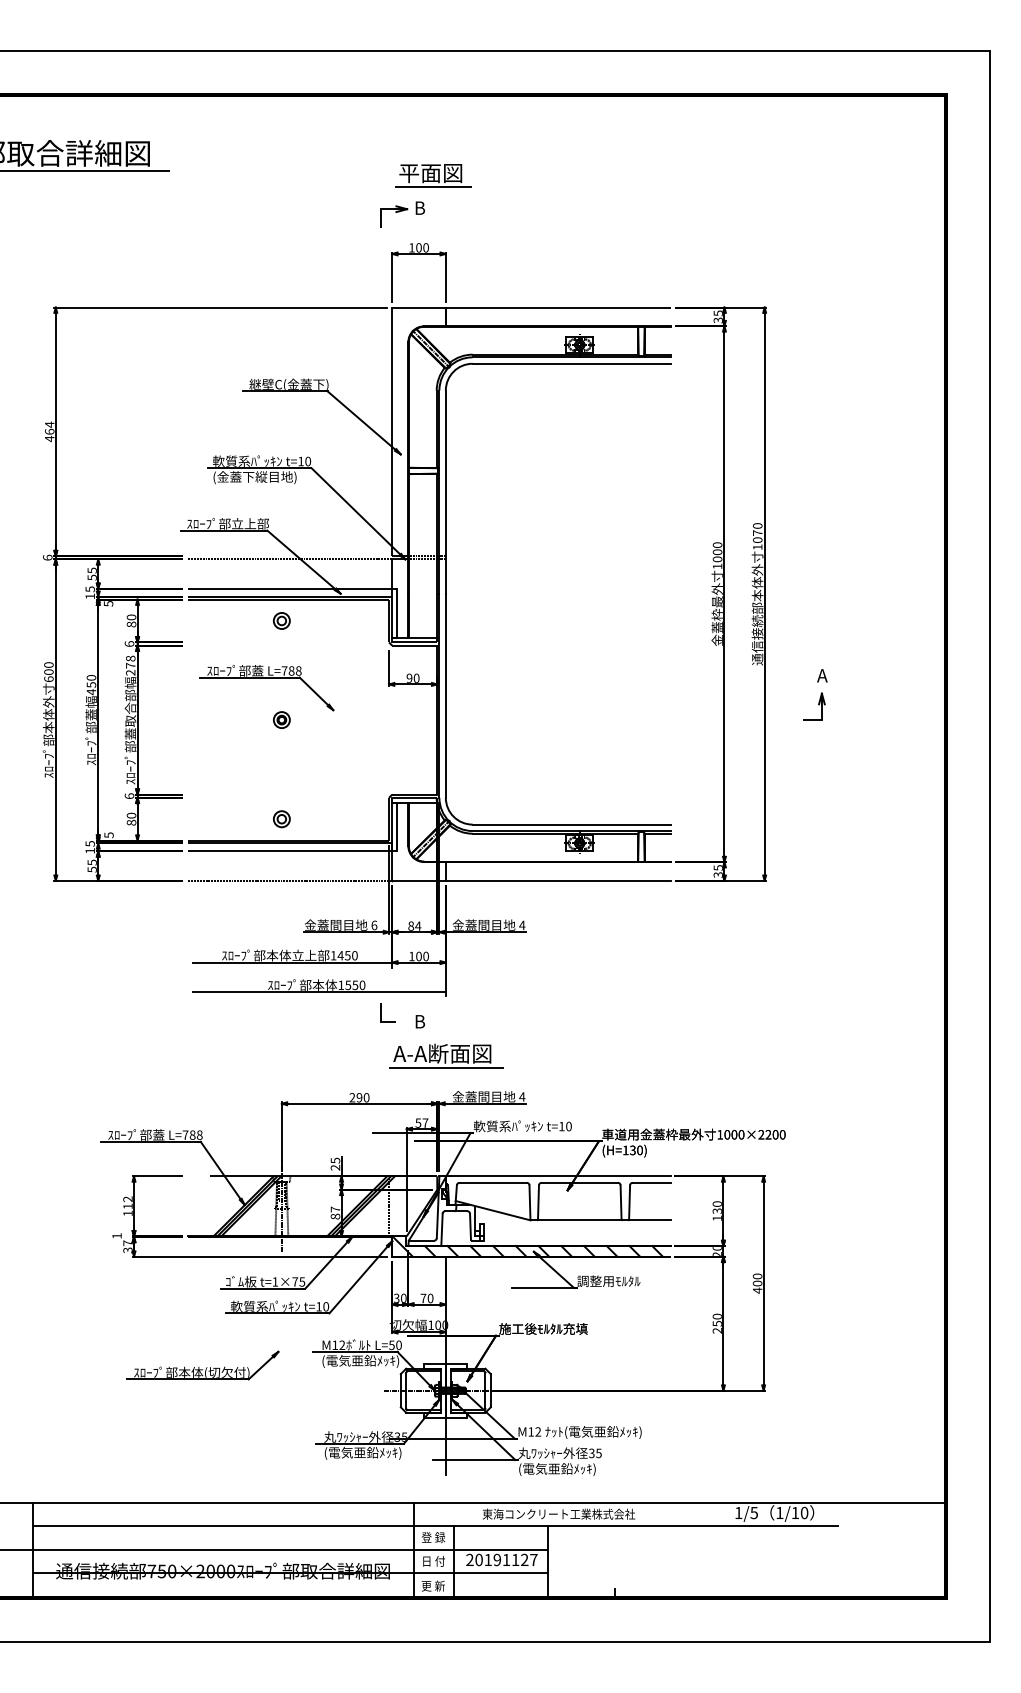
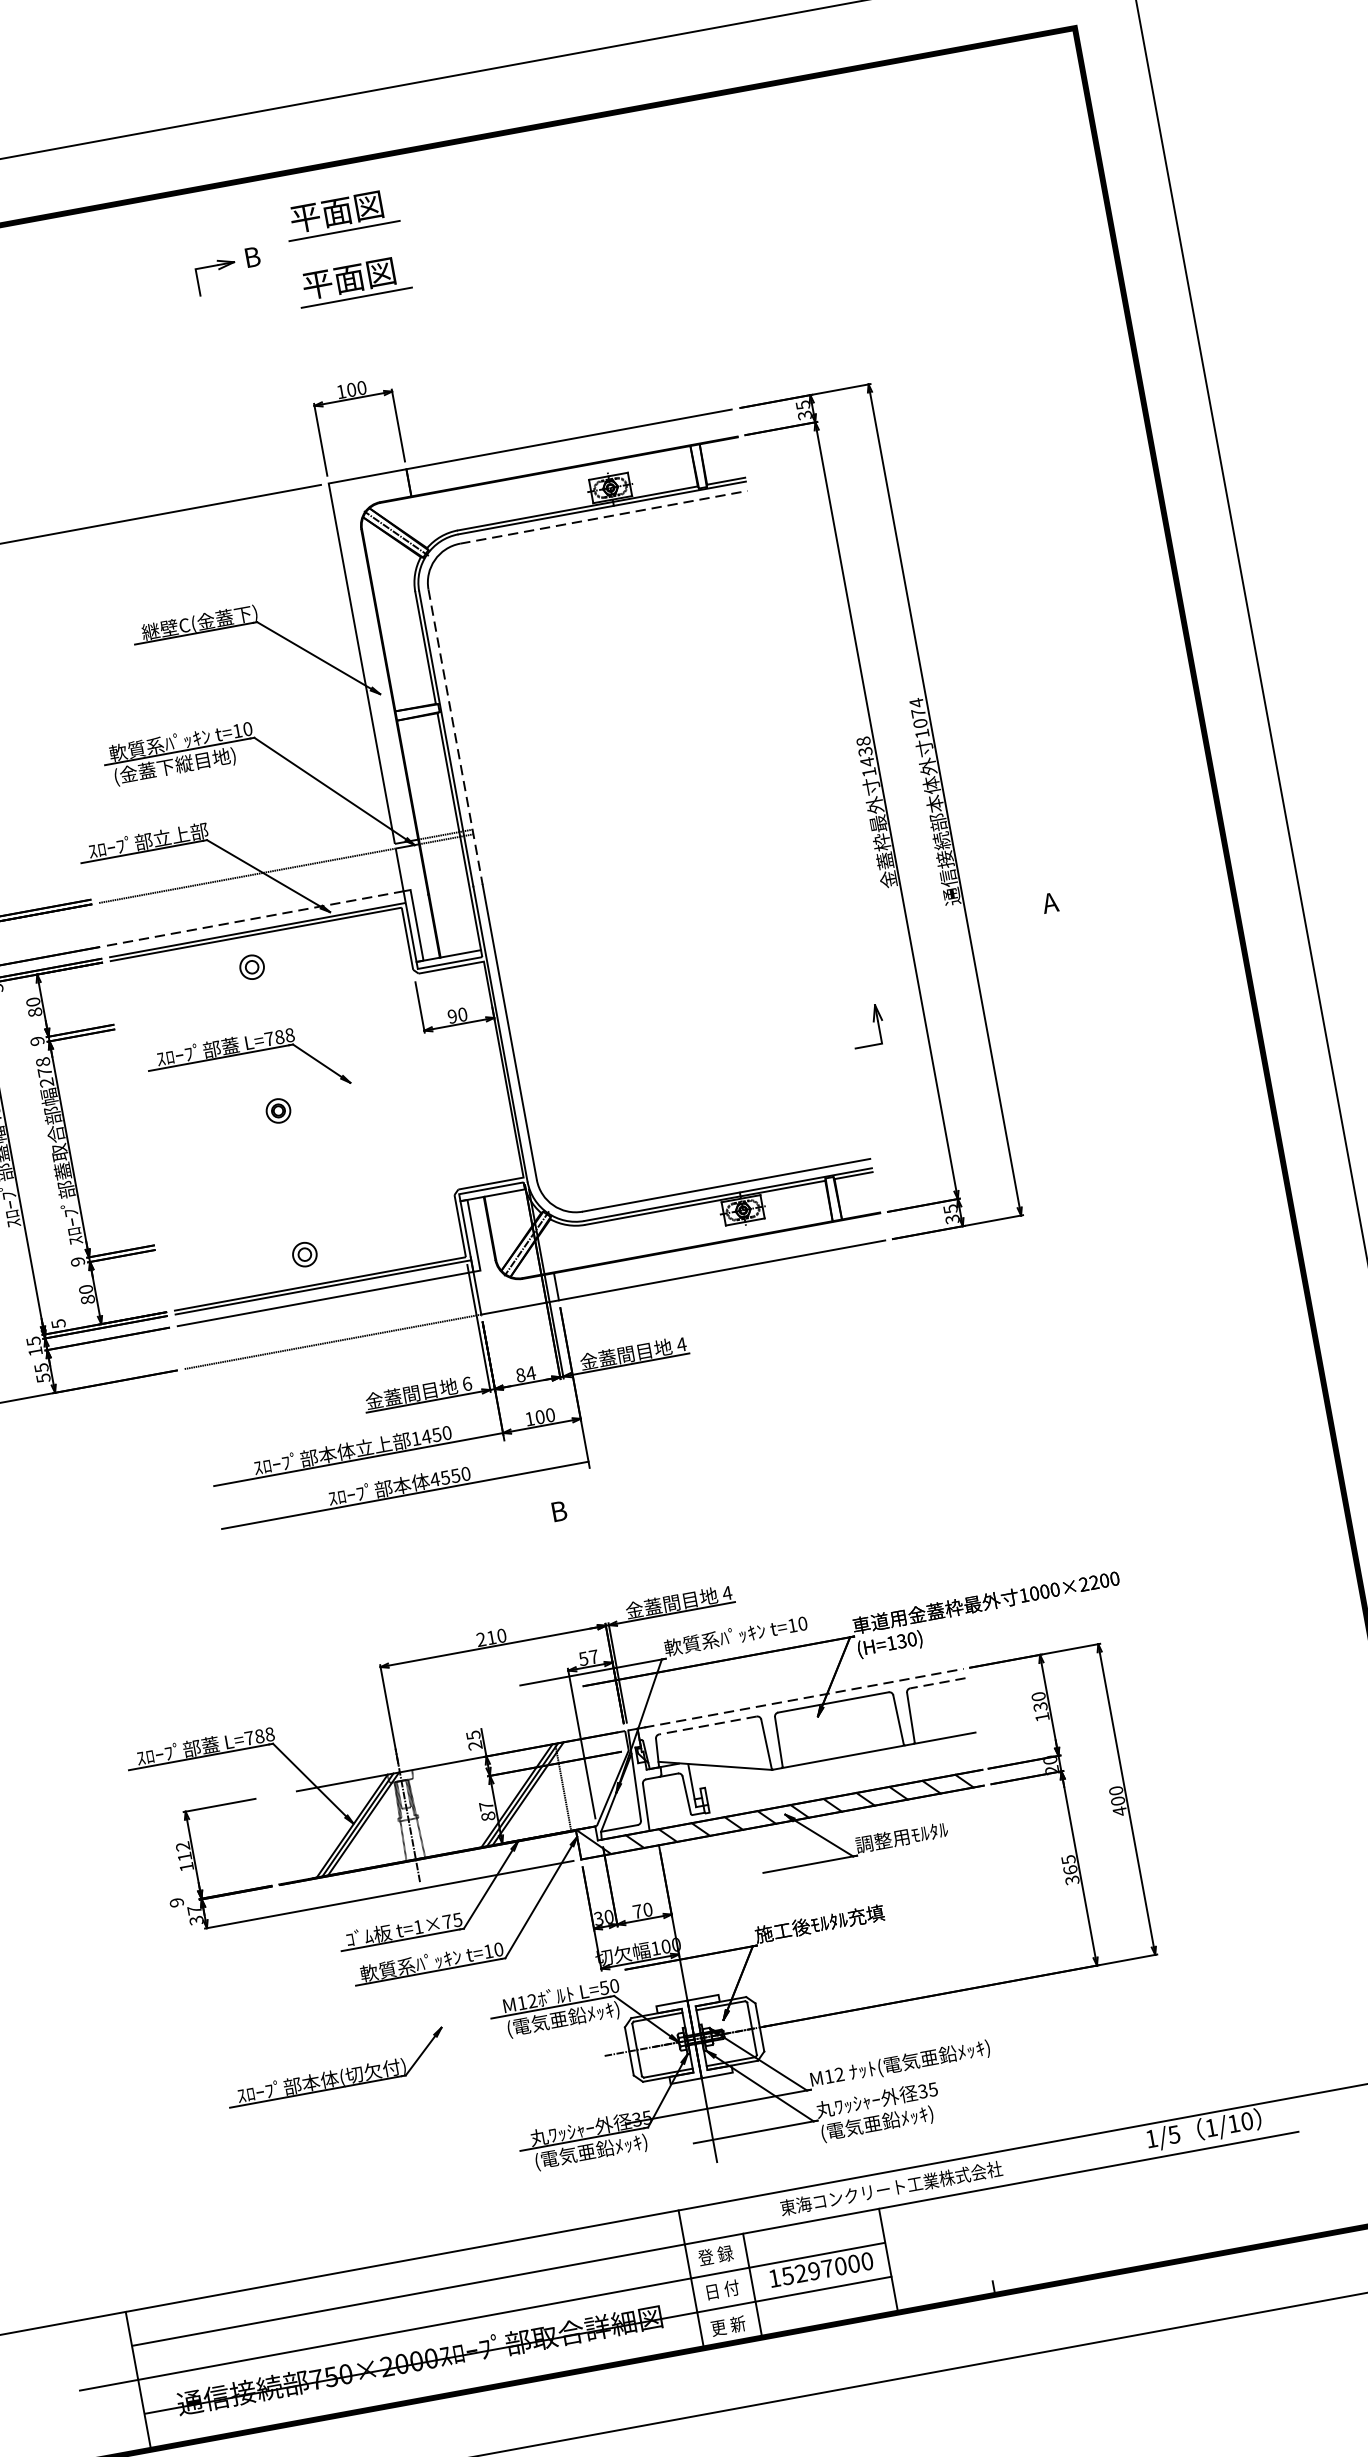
part: (433, 129) -> (341, 214), added
part: (402, 214) -> (228, 271), moved
line: (572, 363) -> (604, 516), solid -> dashed
line: (445, 492) -> (455, 737), solid -> dashed
text: (757, 525) -> (916, 702), 1070 -> 1074
text: (717, 552) -> (865, 752), 1000 -> 1438
line: (290, 588) -> (256, 917), solid -> dashed
text: (129, 643) -> (37, 1040), 6 -> 9
part: (814, 706) -> (867, 1025), moved
text: (129, 796) -> (77, 1262), 6 -> 9
text: (341, 984) -> (435, 1478), 1550 -> 4550
line: (381, 1012) -> (500, 1508), removed
part: (446, 1055) -> (606, 1553), removed
text: (359, 1097) -> (491, 1637), 290 -> 210
line: (555, 1176) -> (796, 1699), solid -> dashed
line: (493, 1182) -> (708, 1724), solid -> dashed
line: (651, 1182) -> (937, 1682), solid -> dashed
text: (116, 1235) -> (175, 1902), 1 -> 9
text: (716, 1323) -> (1069, 1869), 250 -> 365
text: (501, 1559) -> (820, 2269), 20191127 -> 15297000

